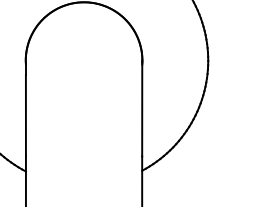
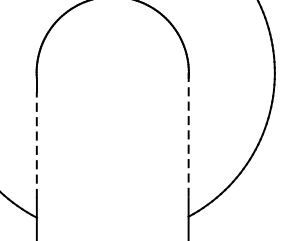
line: (142, 108) -> (189, 135), solid -> dashed
line: (25, 115) -> (36, 144), solid -> dashed

